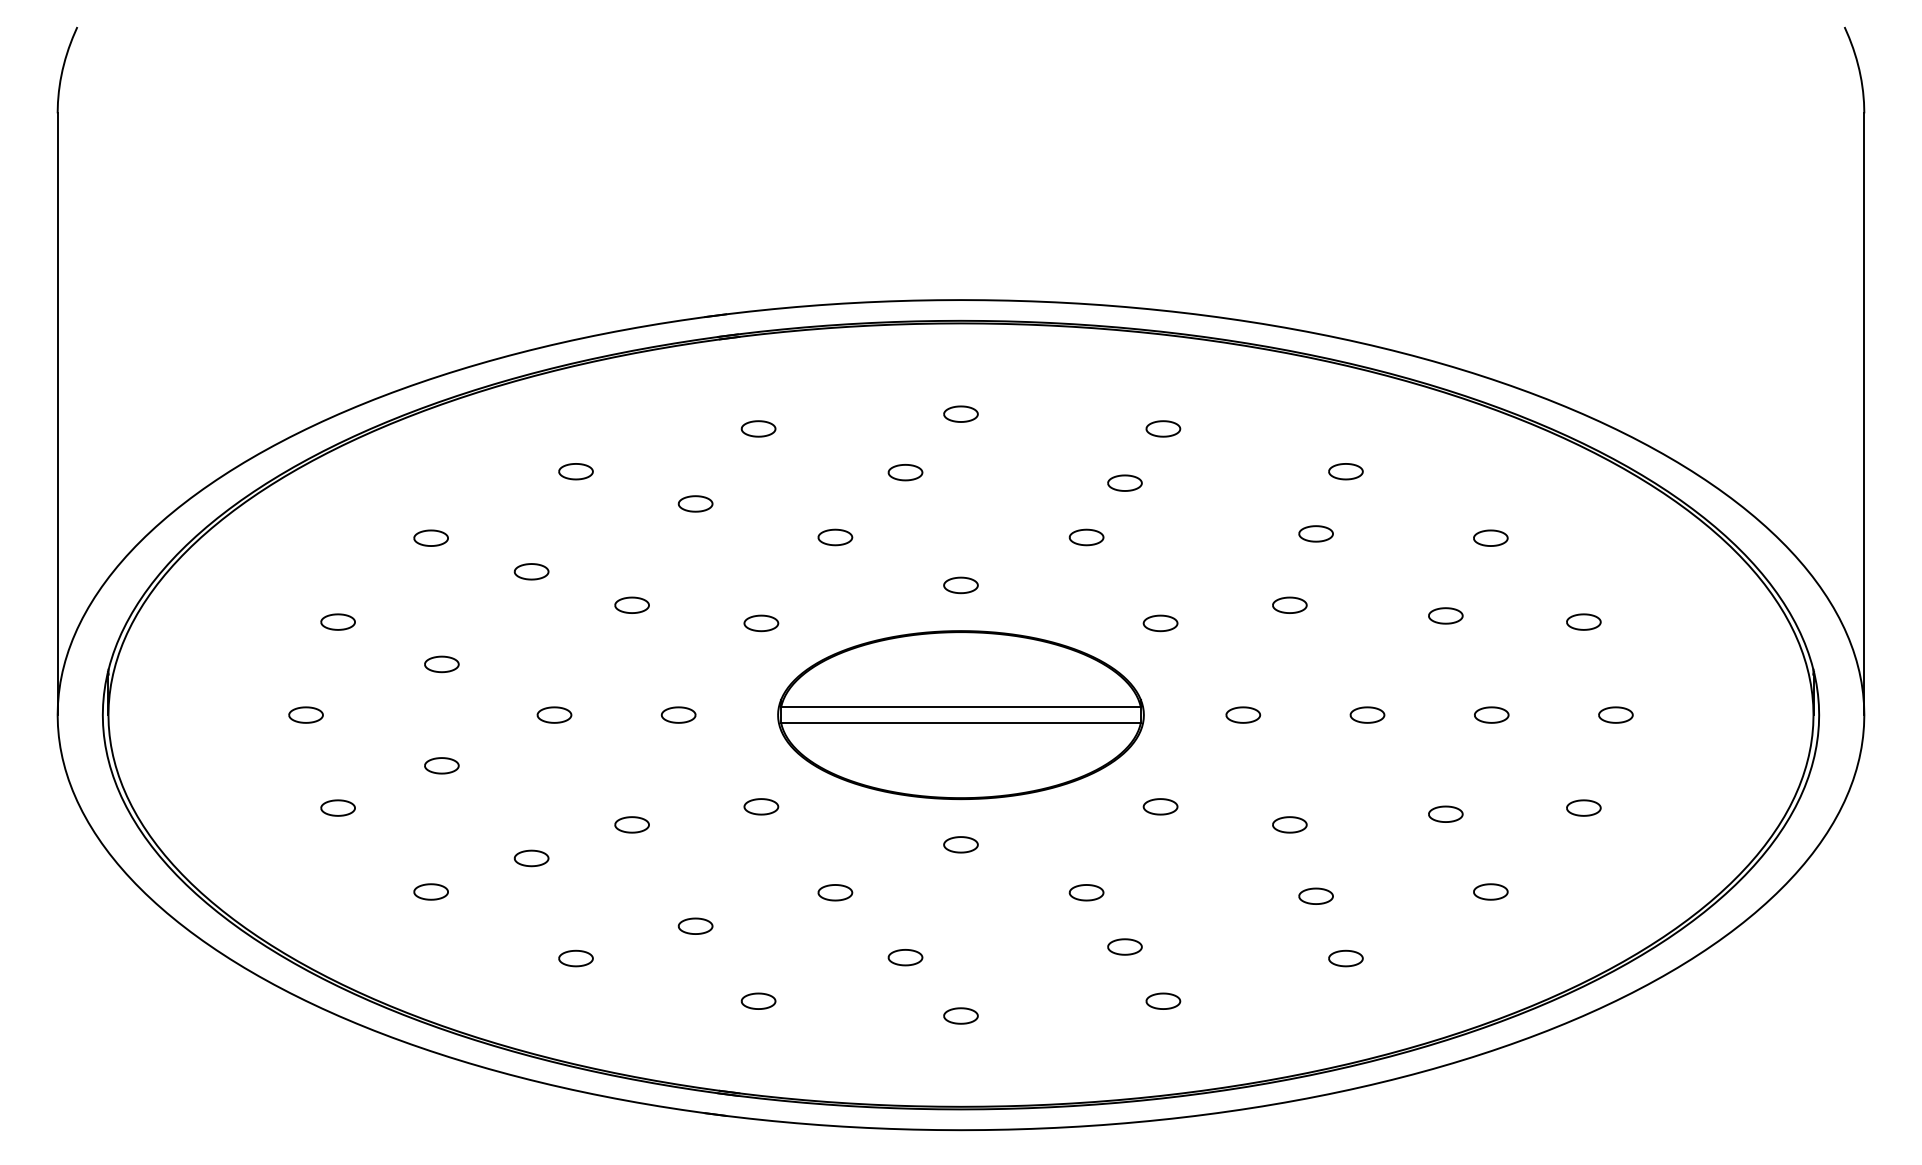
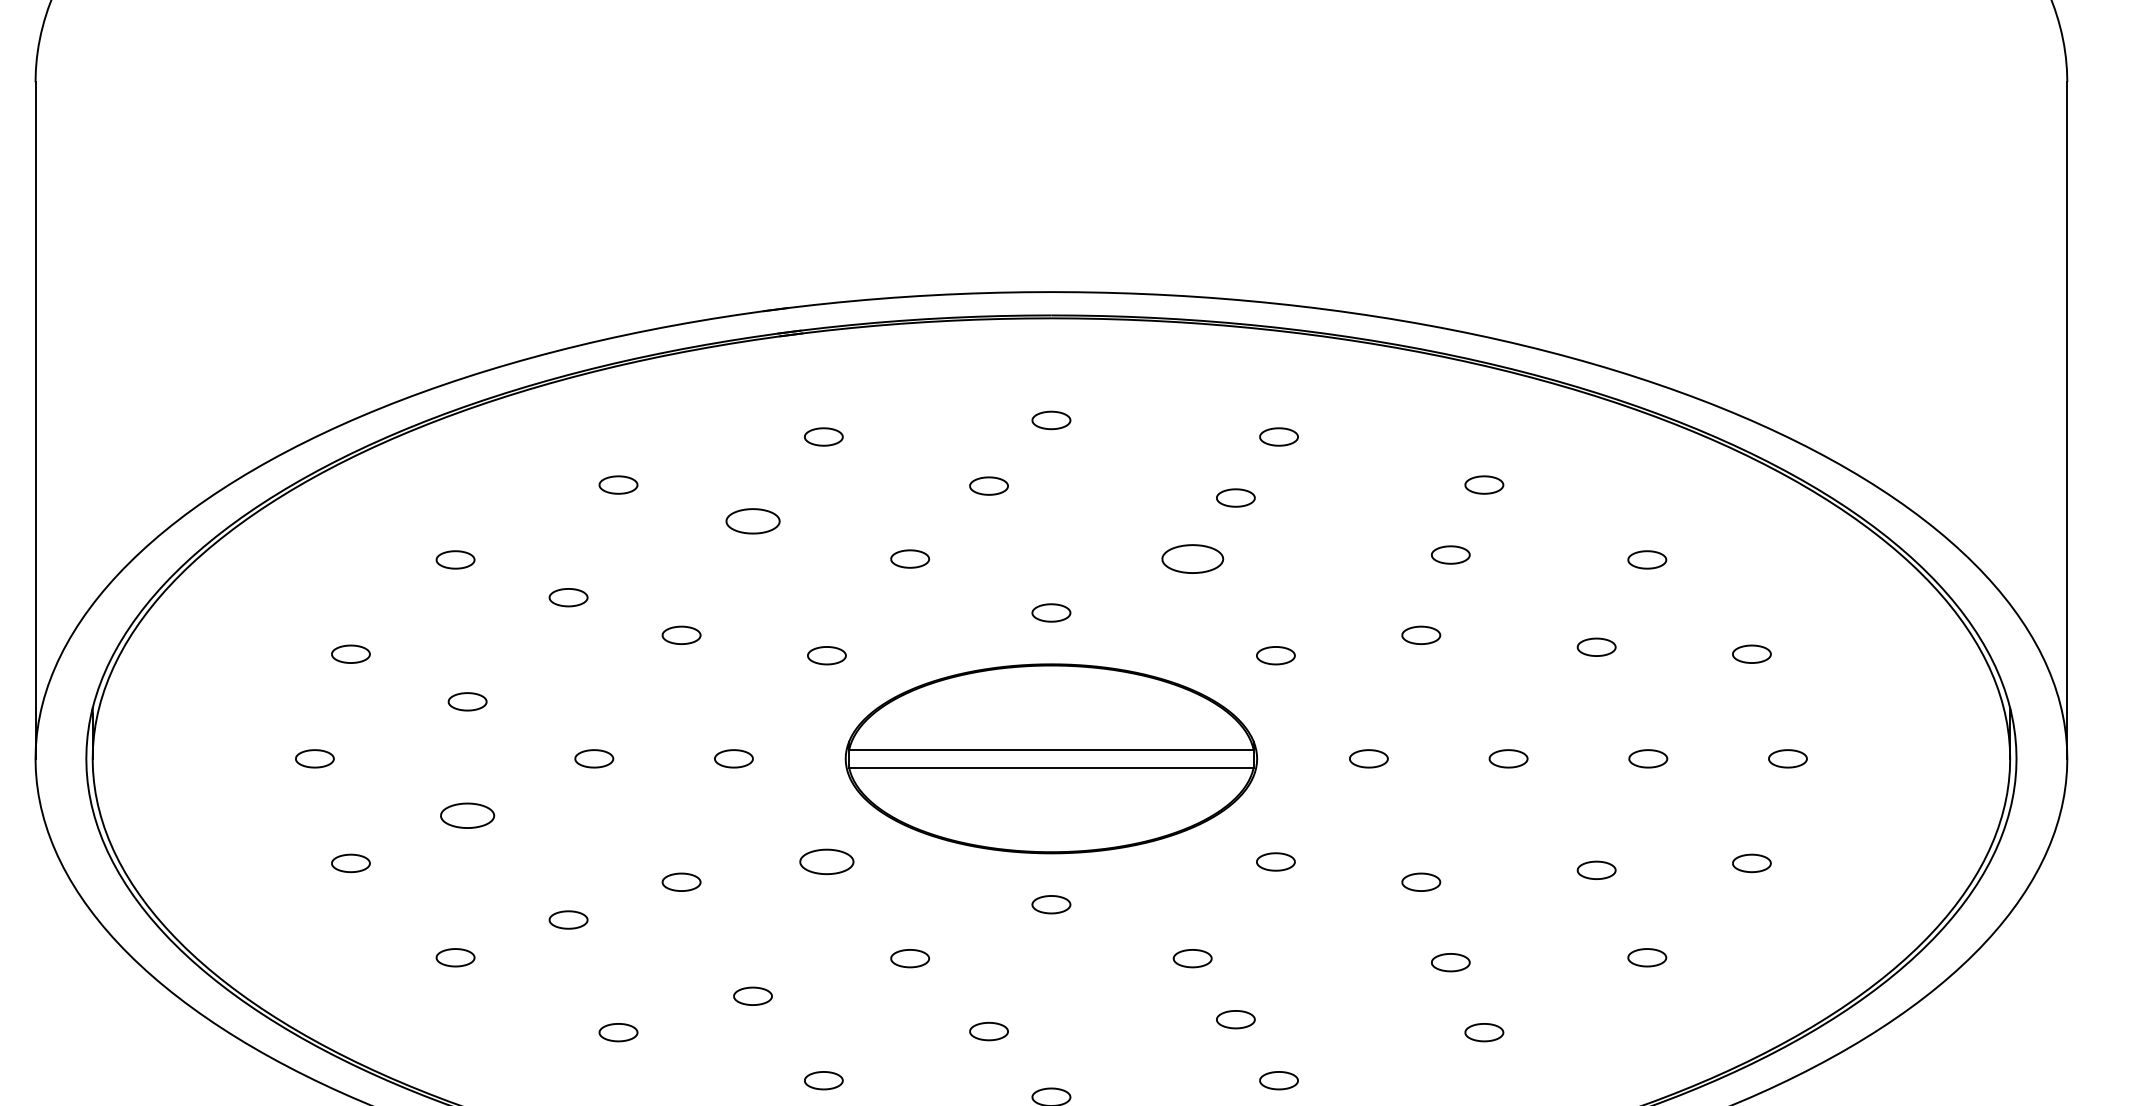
part: (695, 503) -> (752, 520), size x1.4
part: (1086, 537) -> (1192, 559), size x1.6
part: (441, 765) -> (467, 815), size x1.4
part: (761, 806) -> (827, 861), size x1.4

